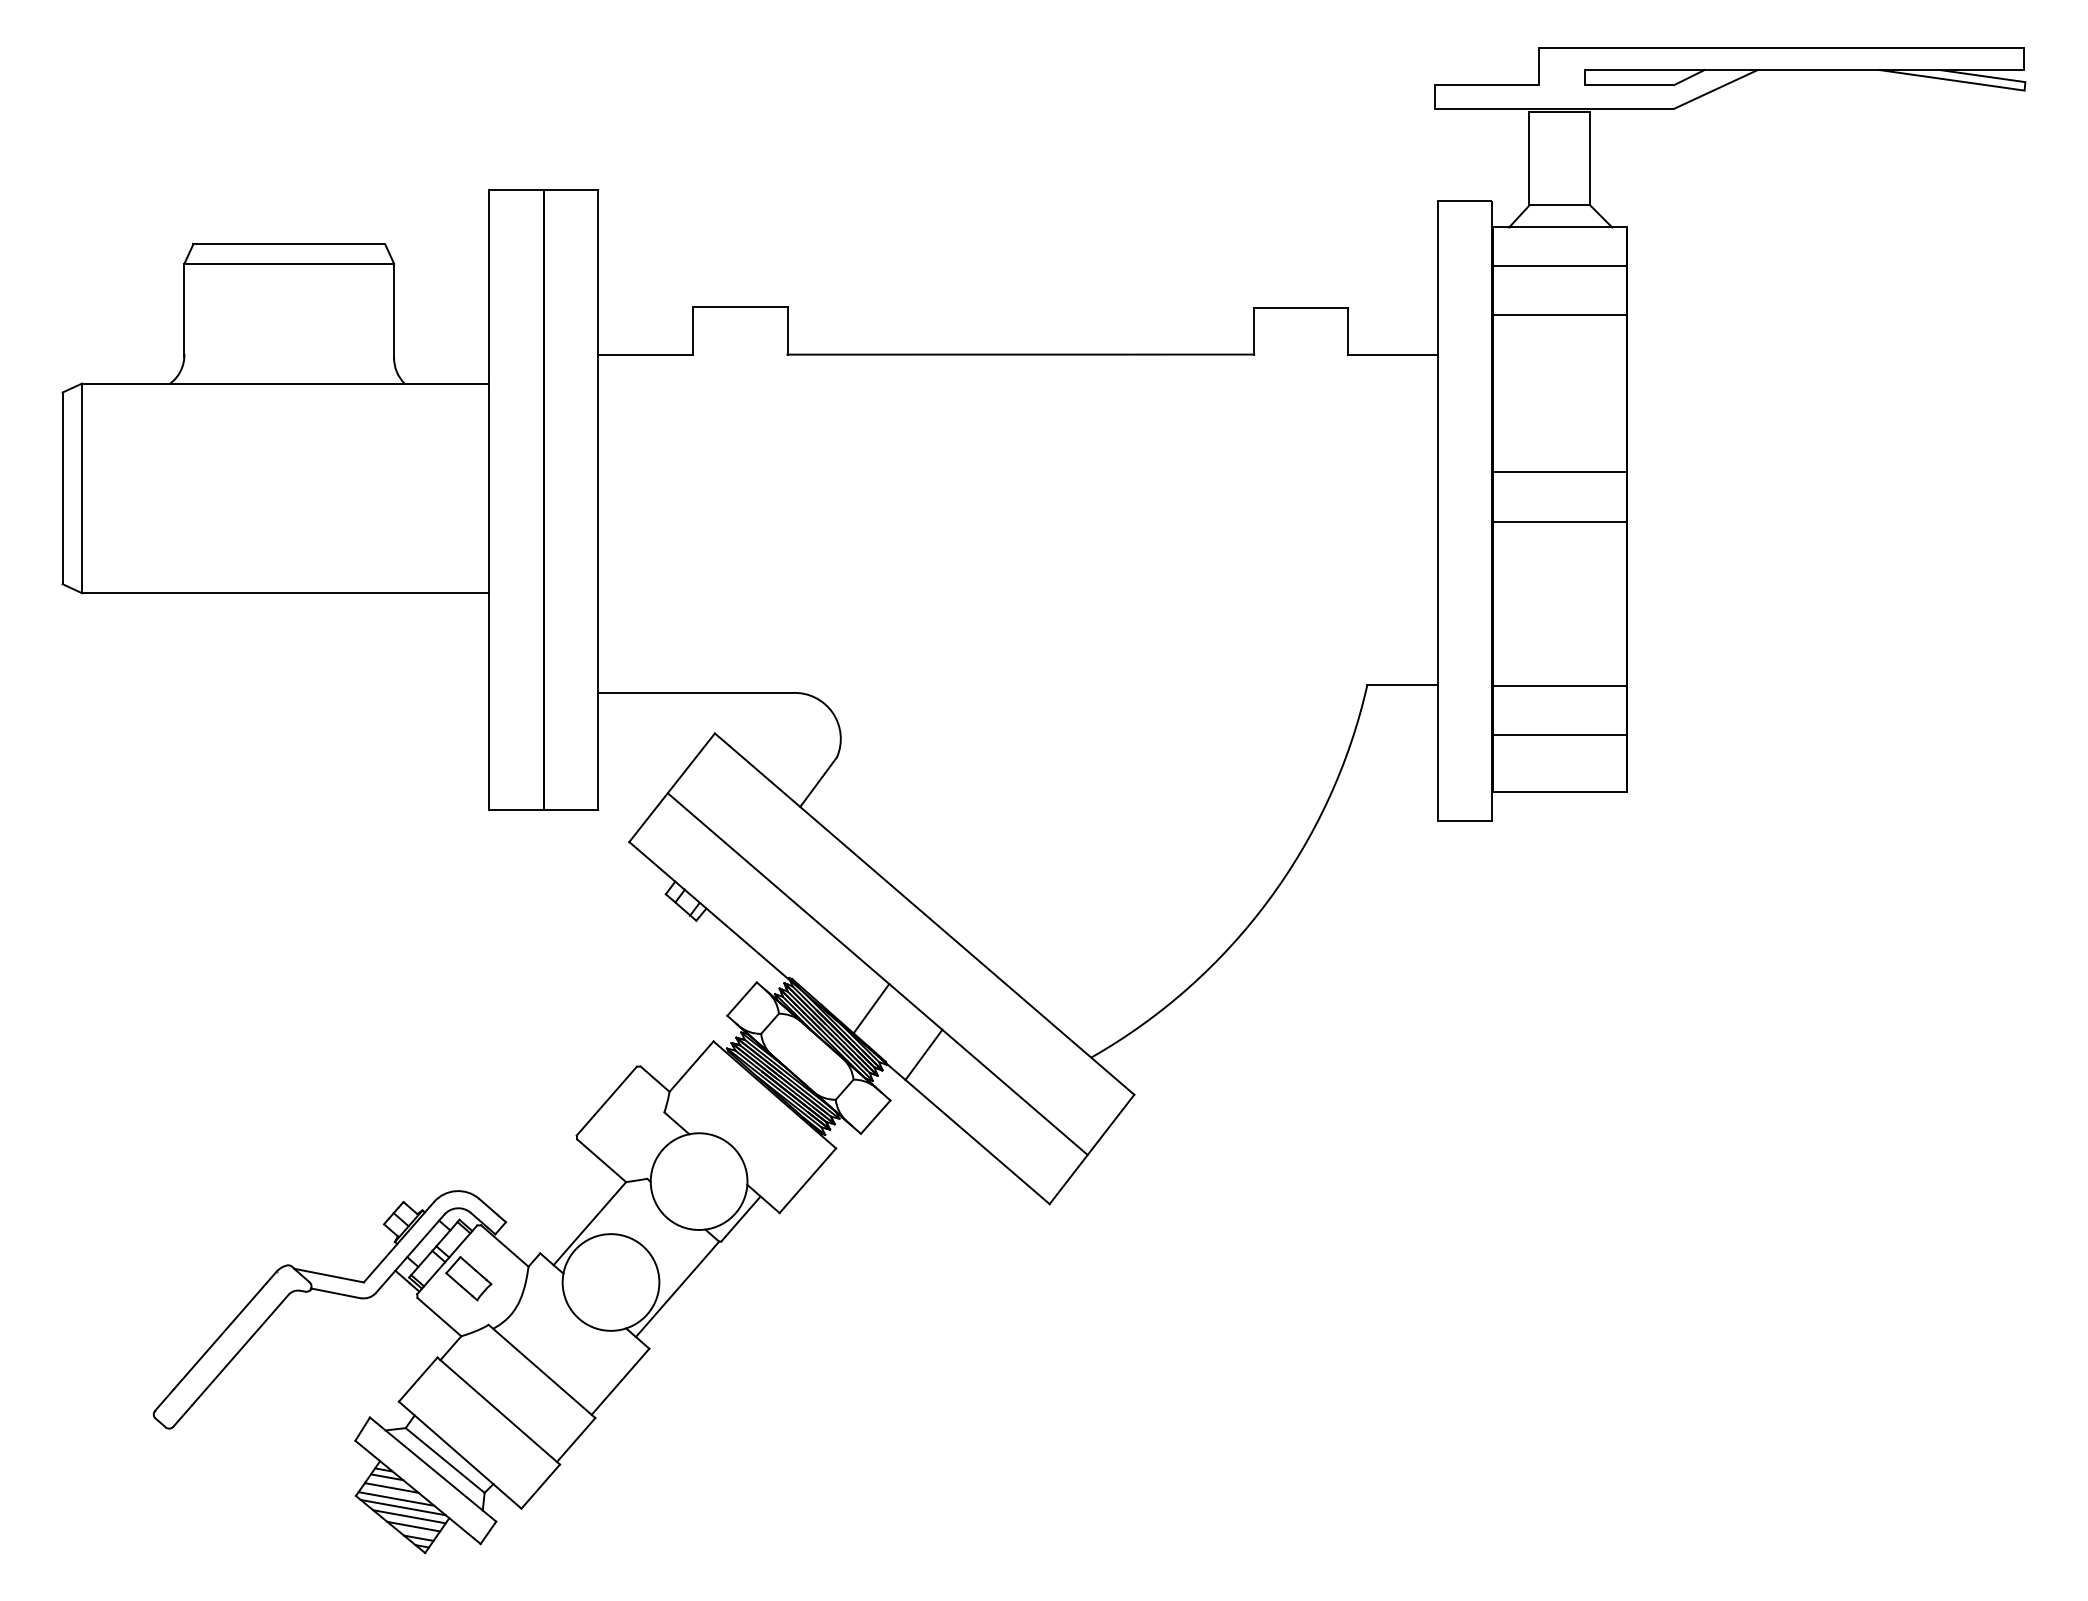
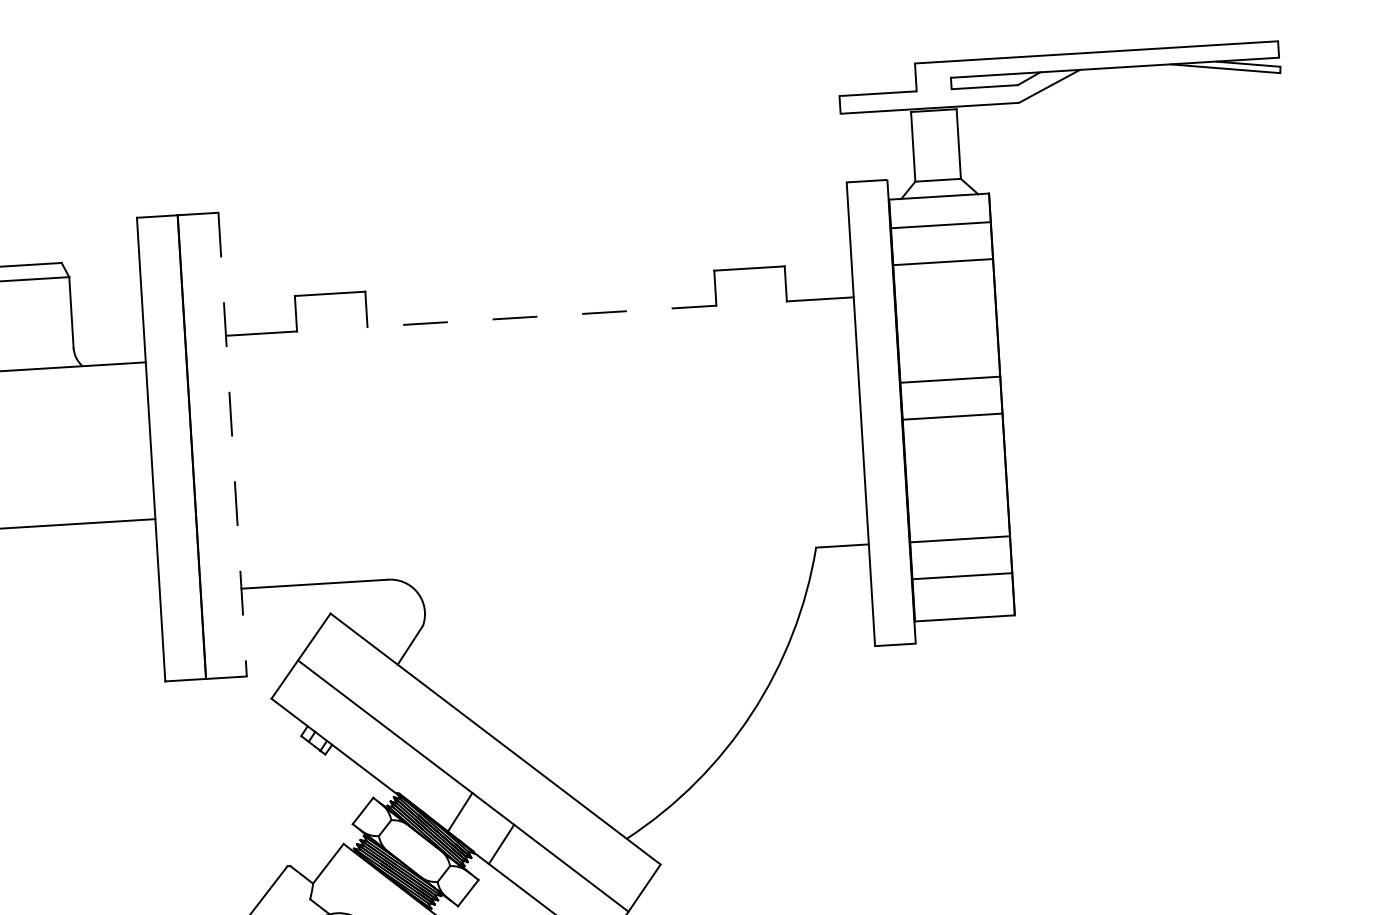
line: (1020, 354) -> (541, 316), solid -> dashed
line: (598, 500) -> (232, 444), solid -> dashed

